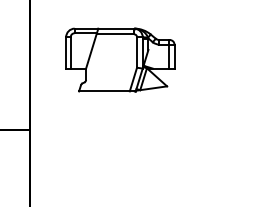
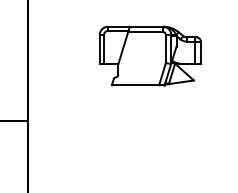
part: (120, 59) -> (150, 55), moved

